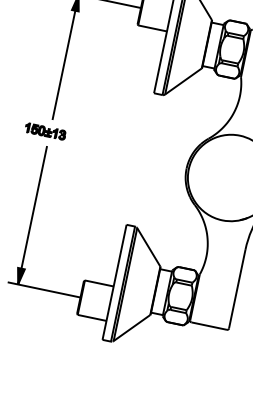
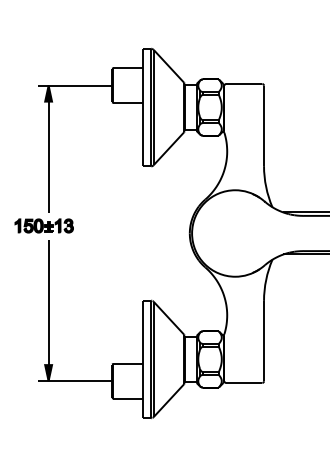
part: (45, 130) -> (43, 225), size x1.43

